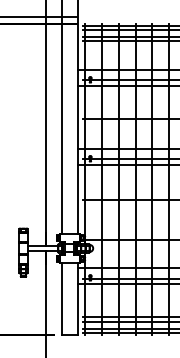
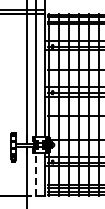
line: (62, 298) -> (36, 174), solid -> dashed

